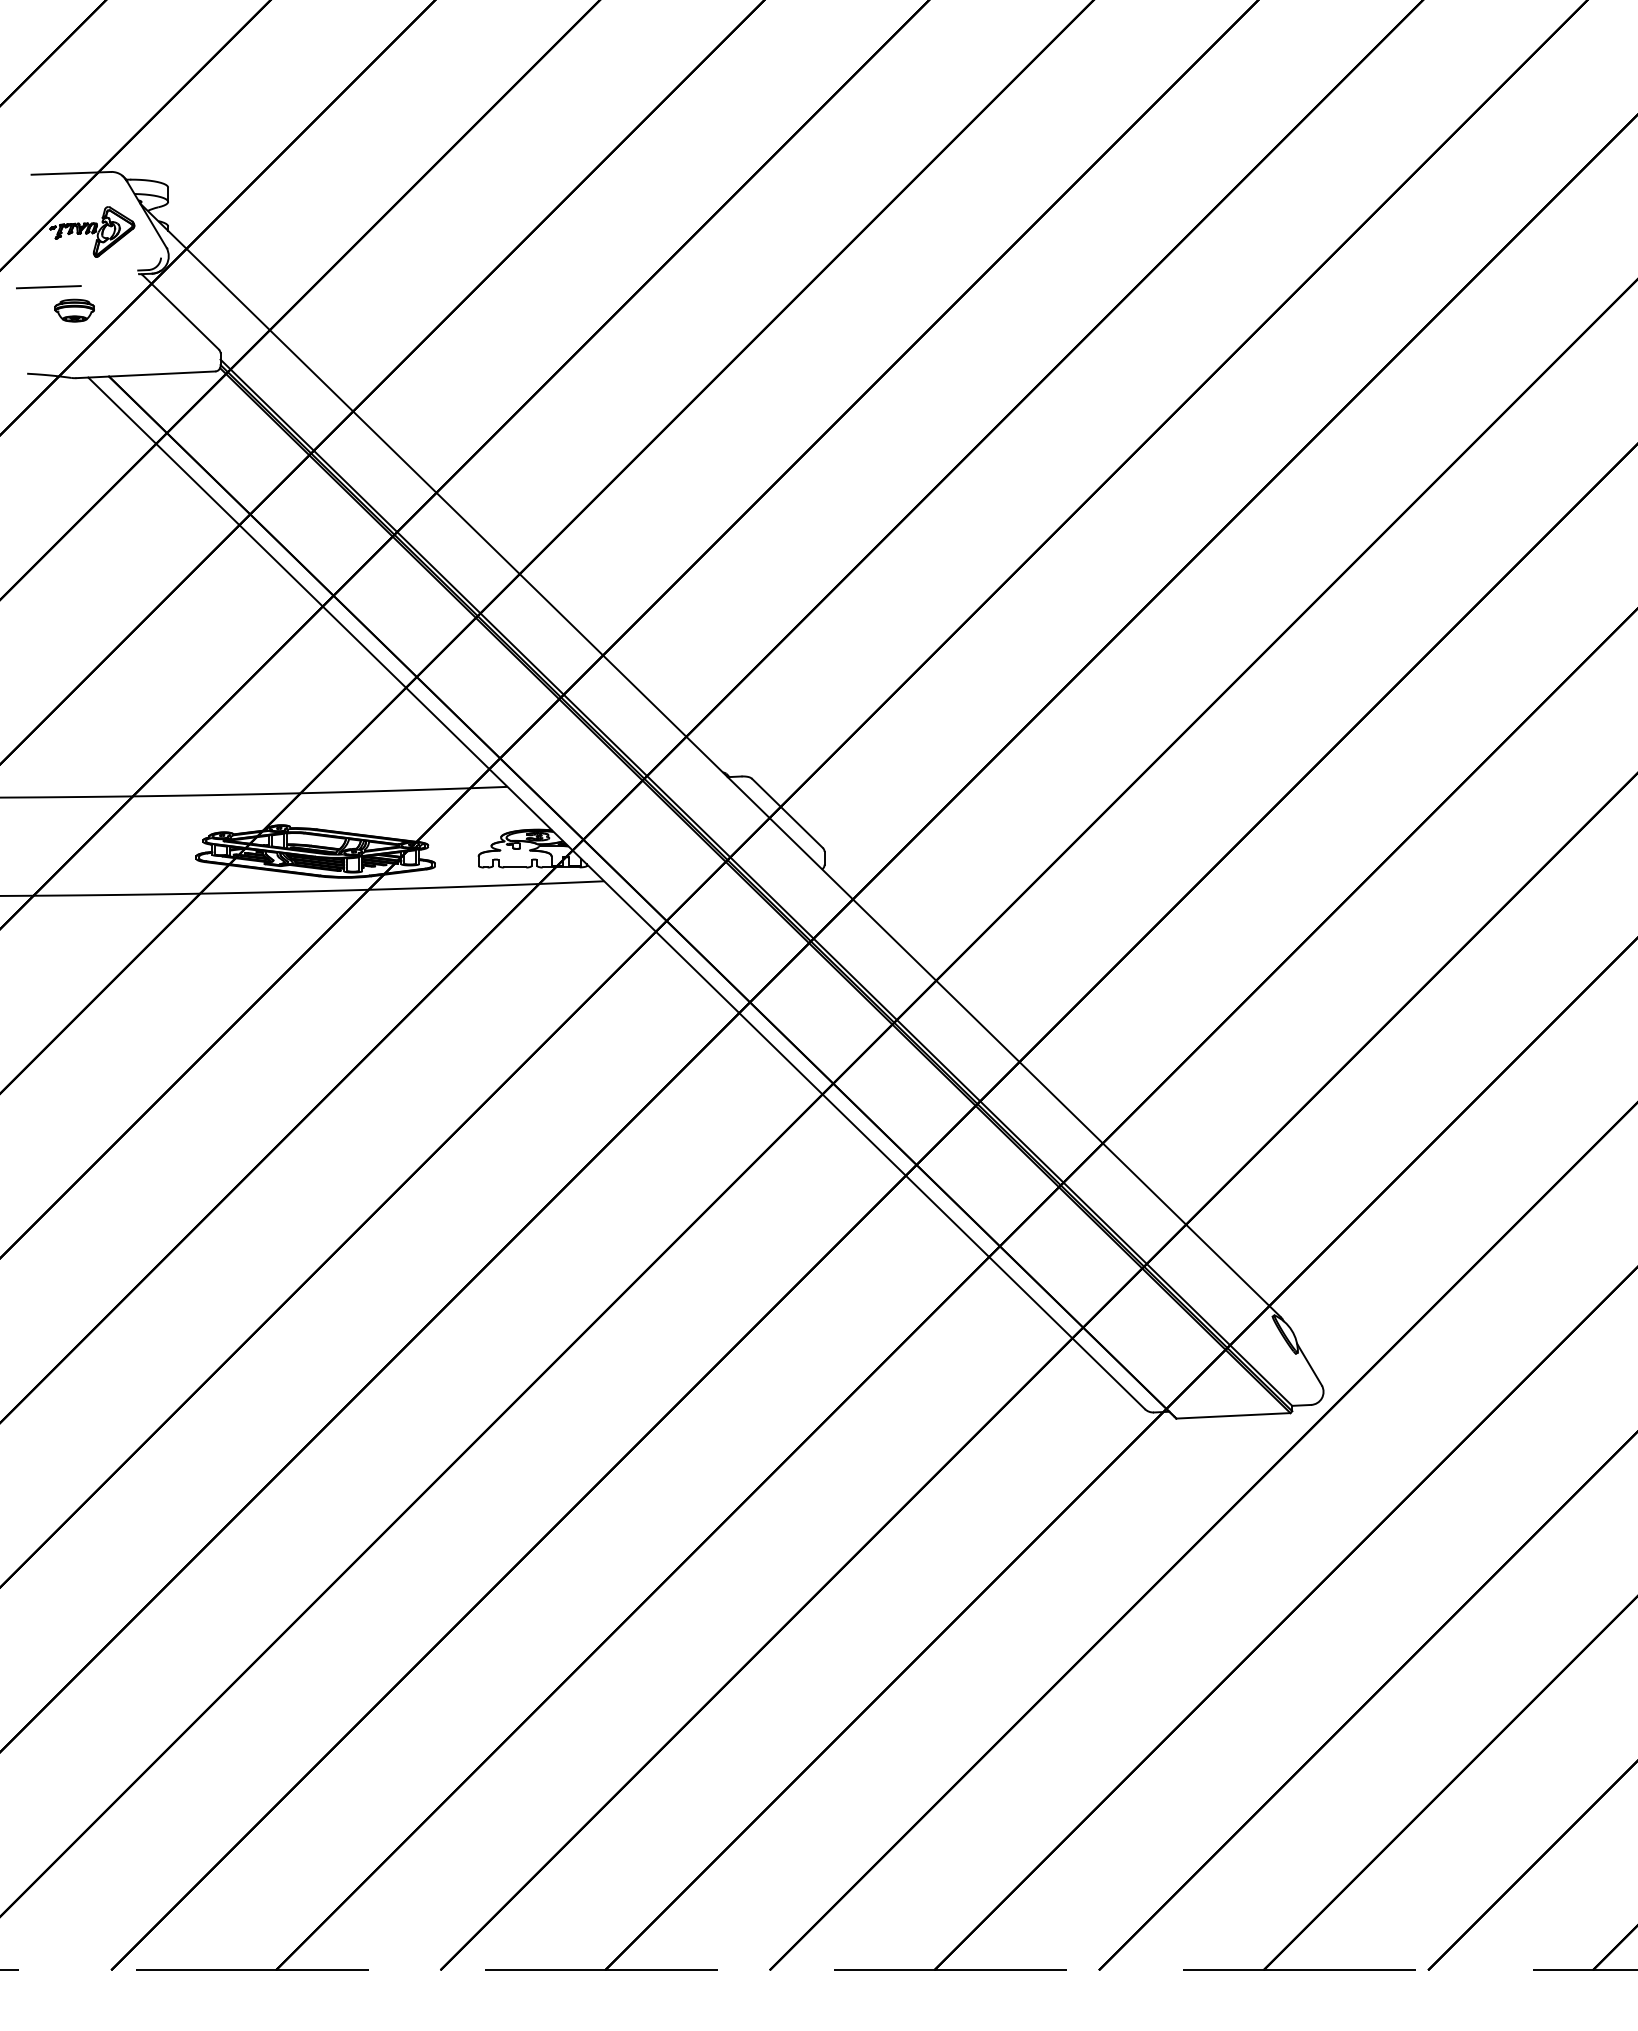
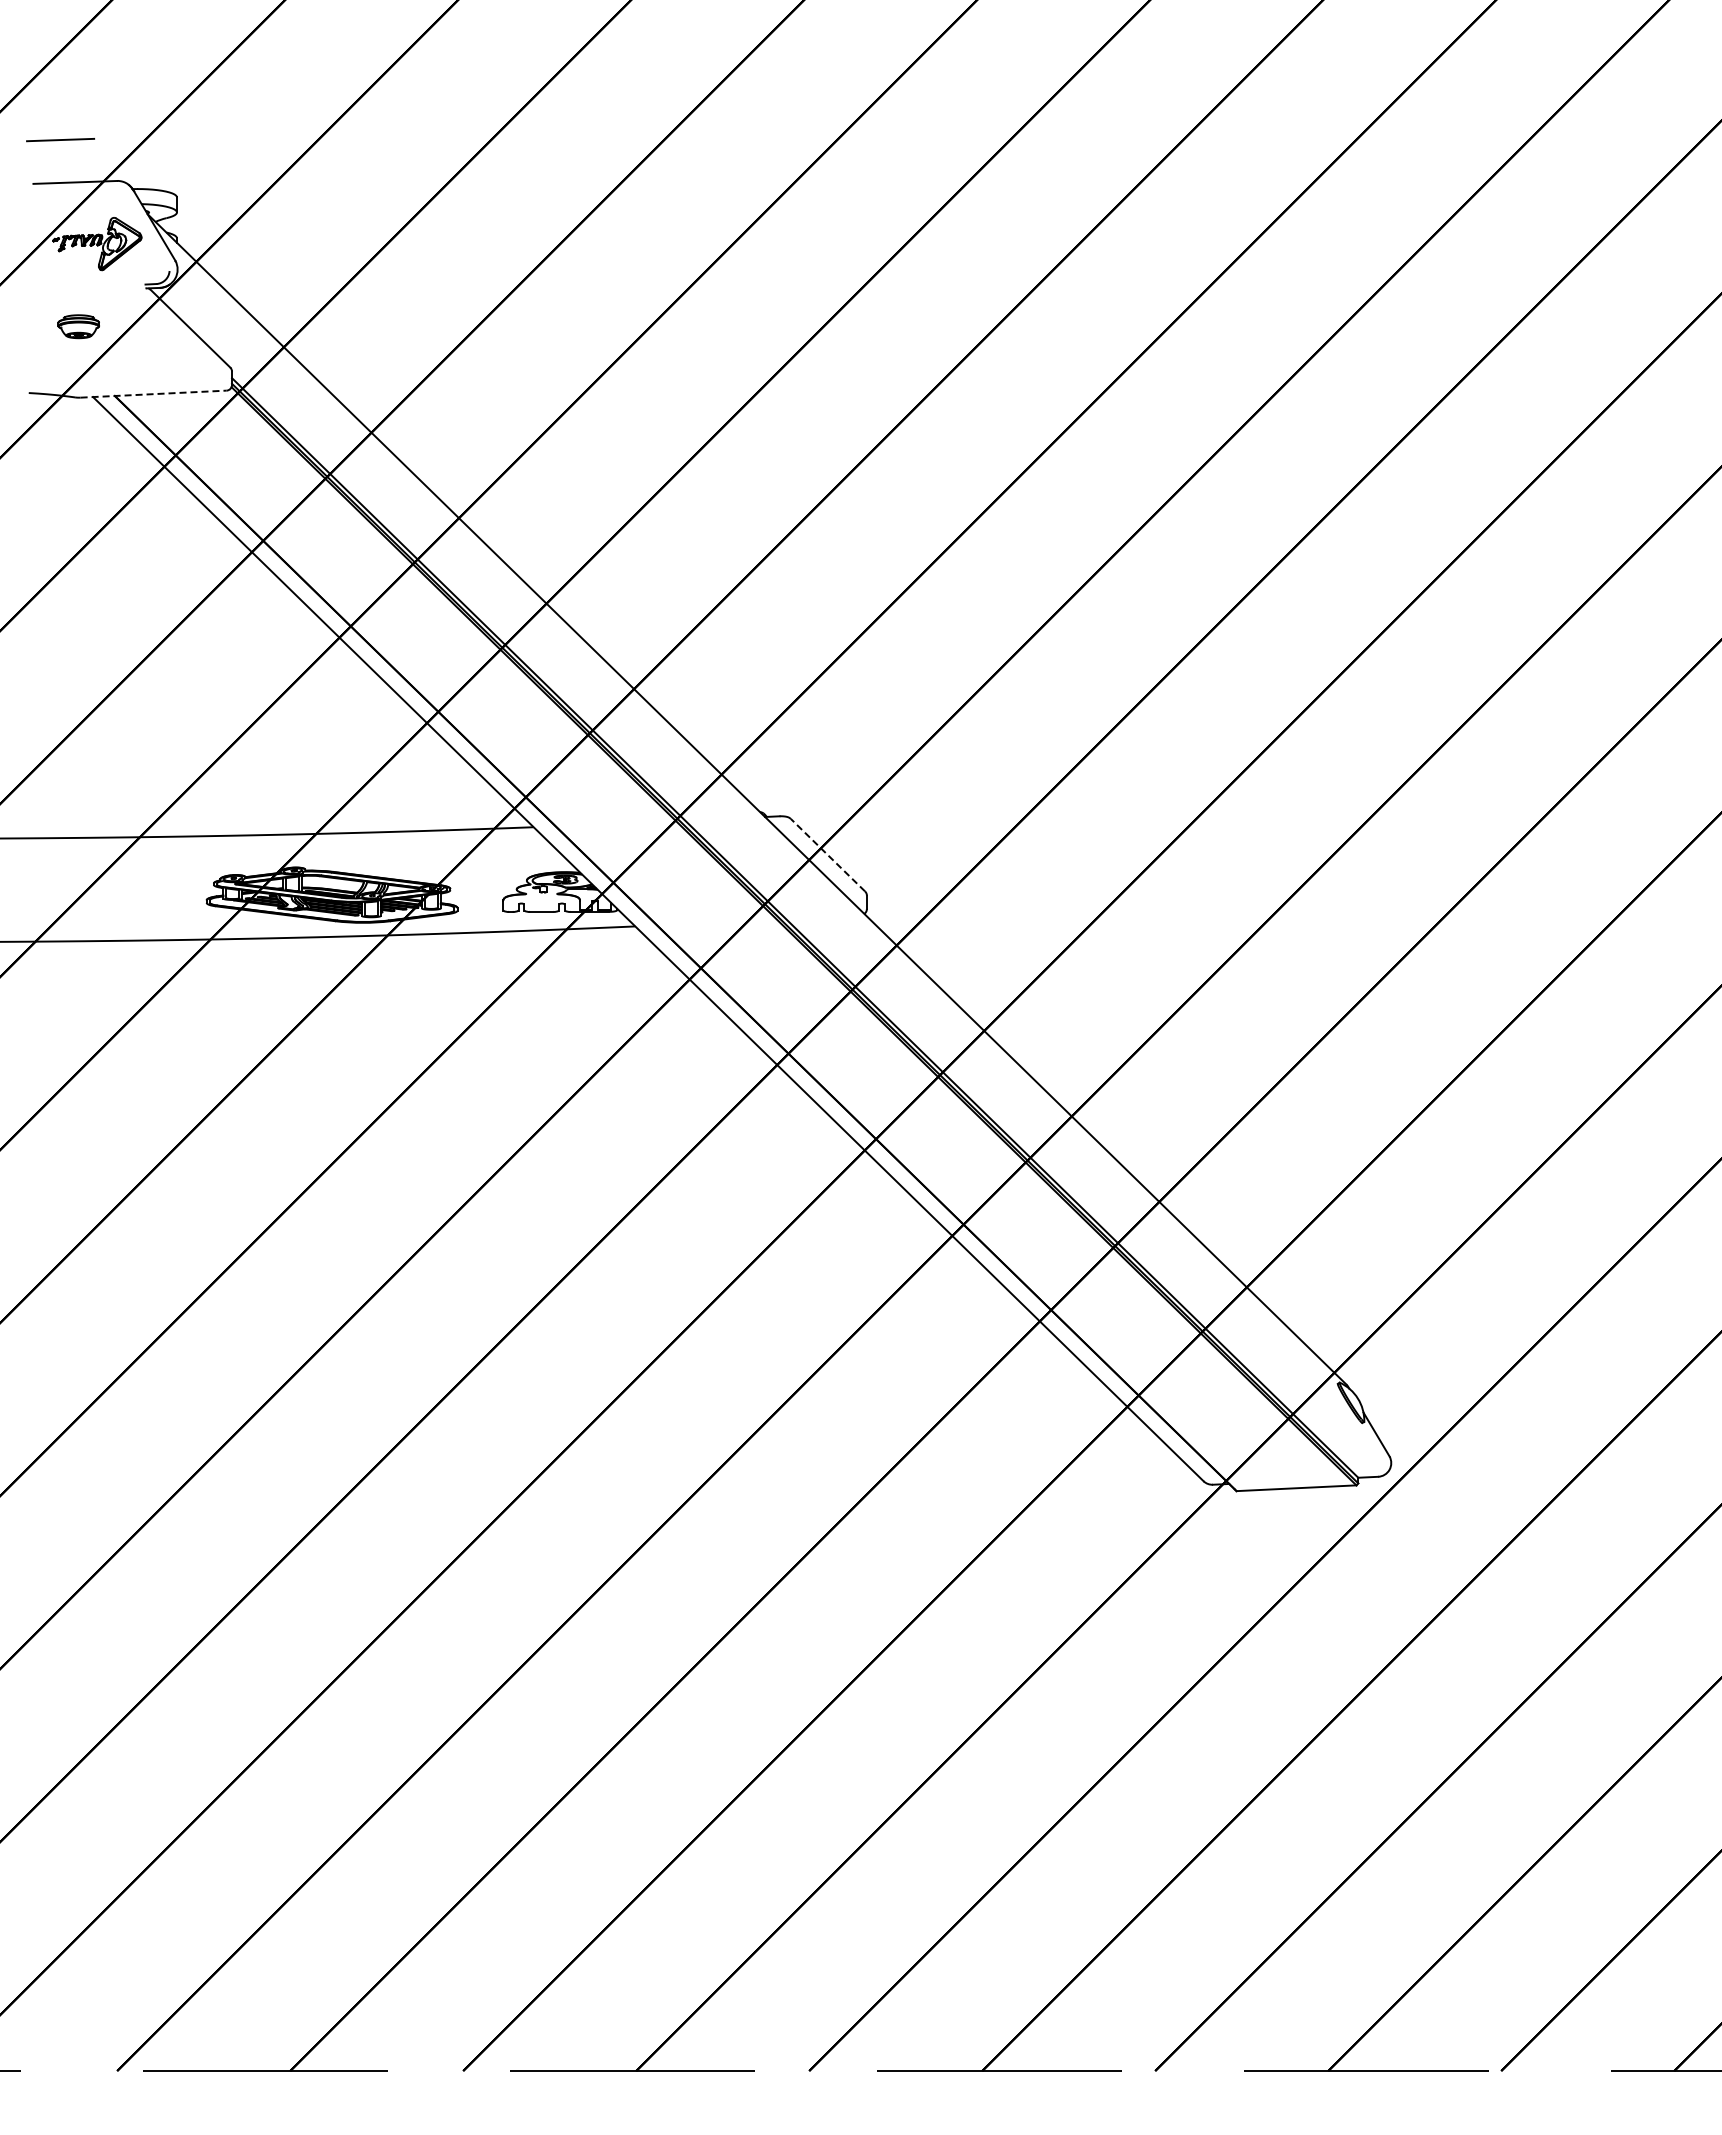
line: (48, 287) -> (60, 140), moved
line: (146, 375) -> (154, 394), solid -> dashed
line: (787, 813) -> (827, 855), solid -> dashed

